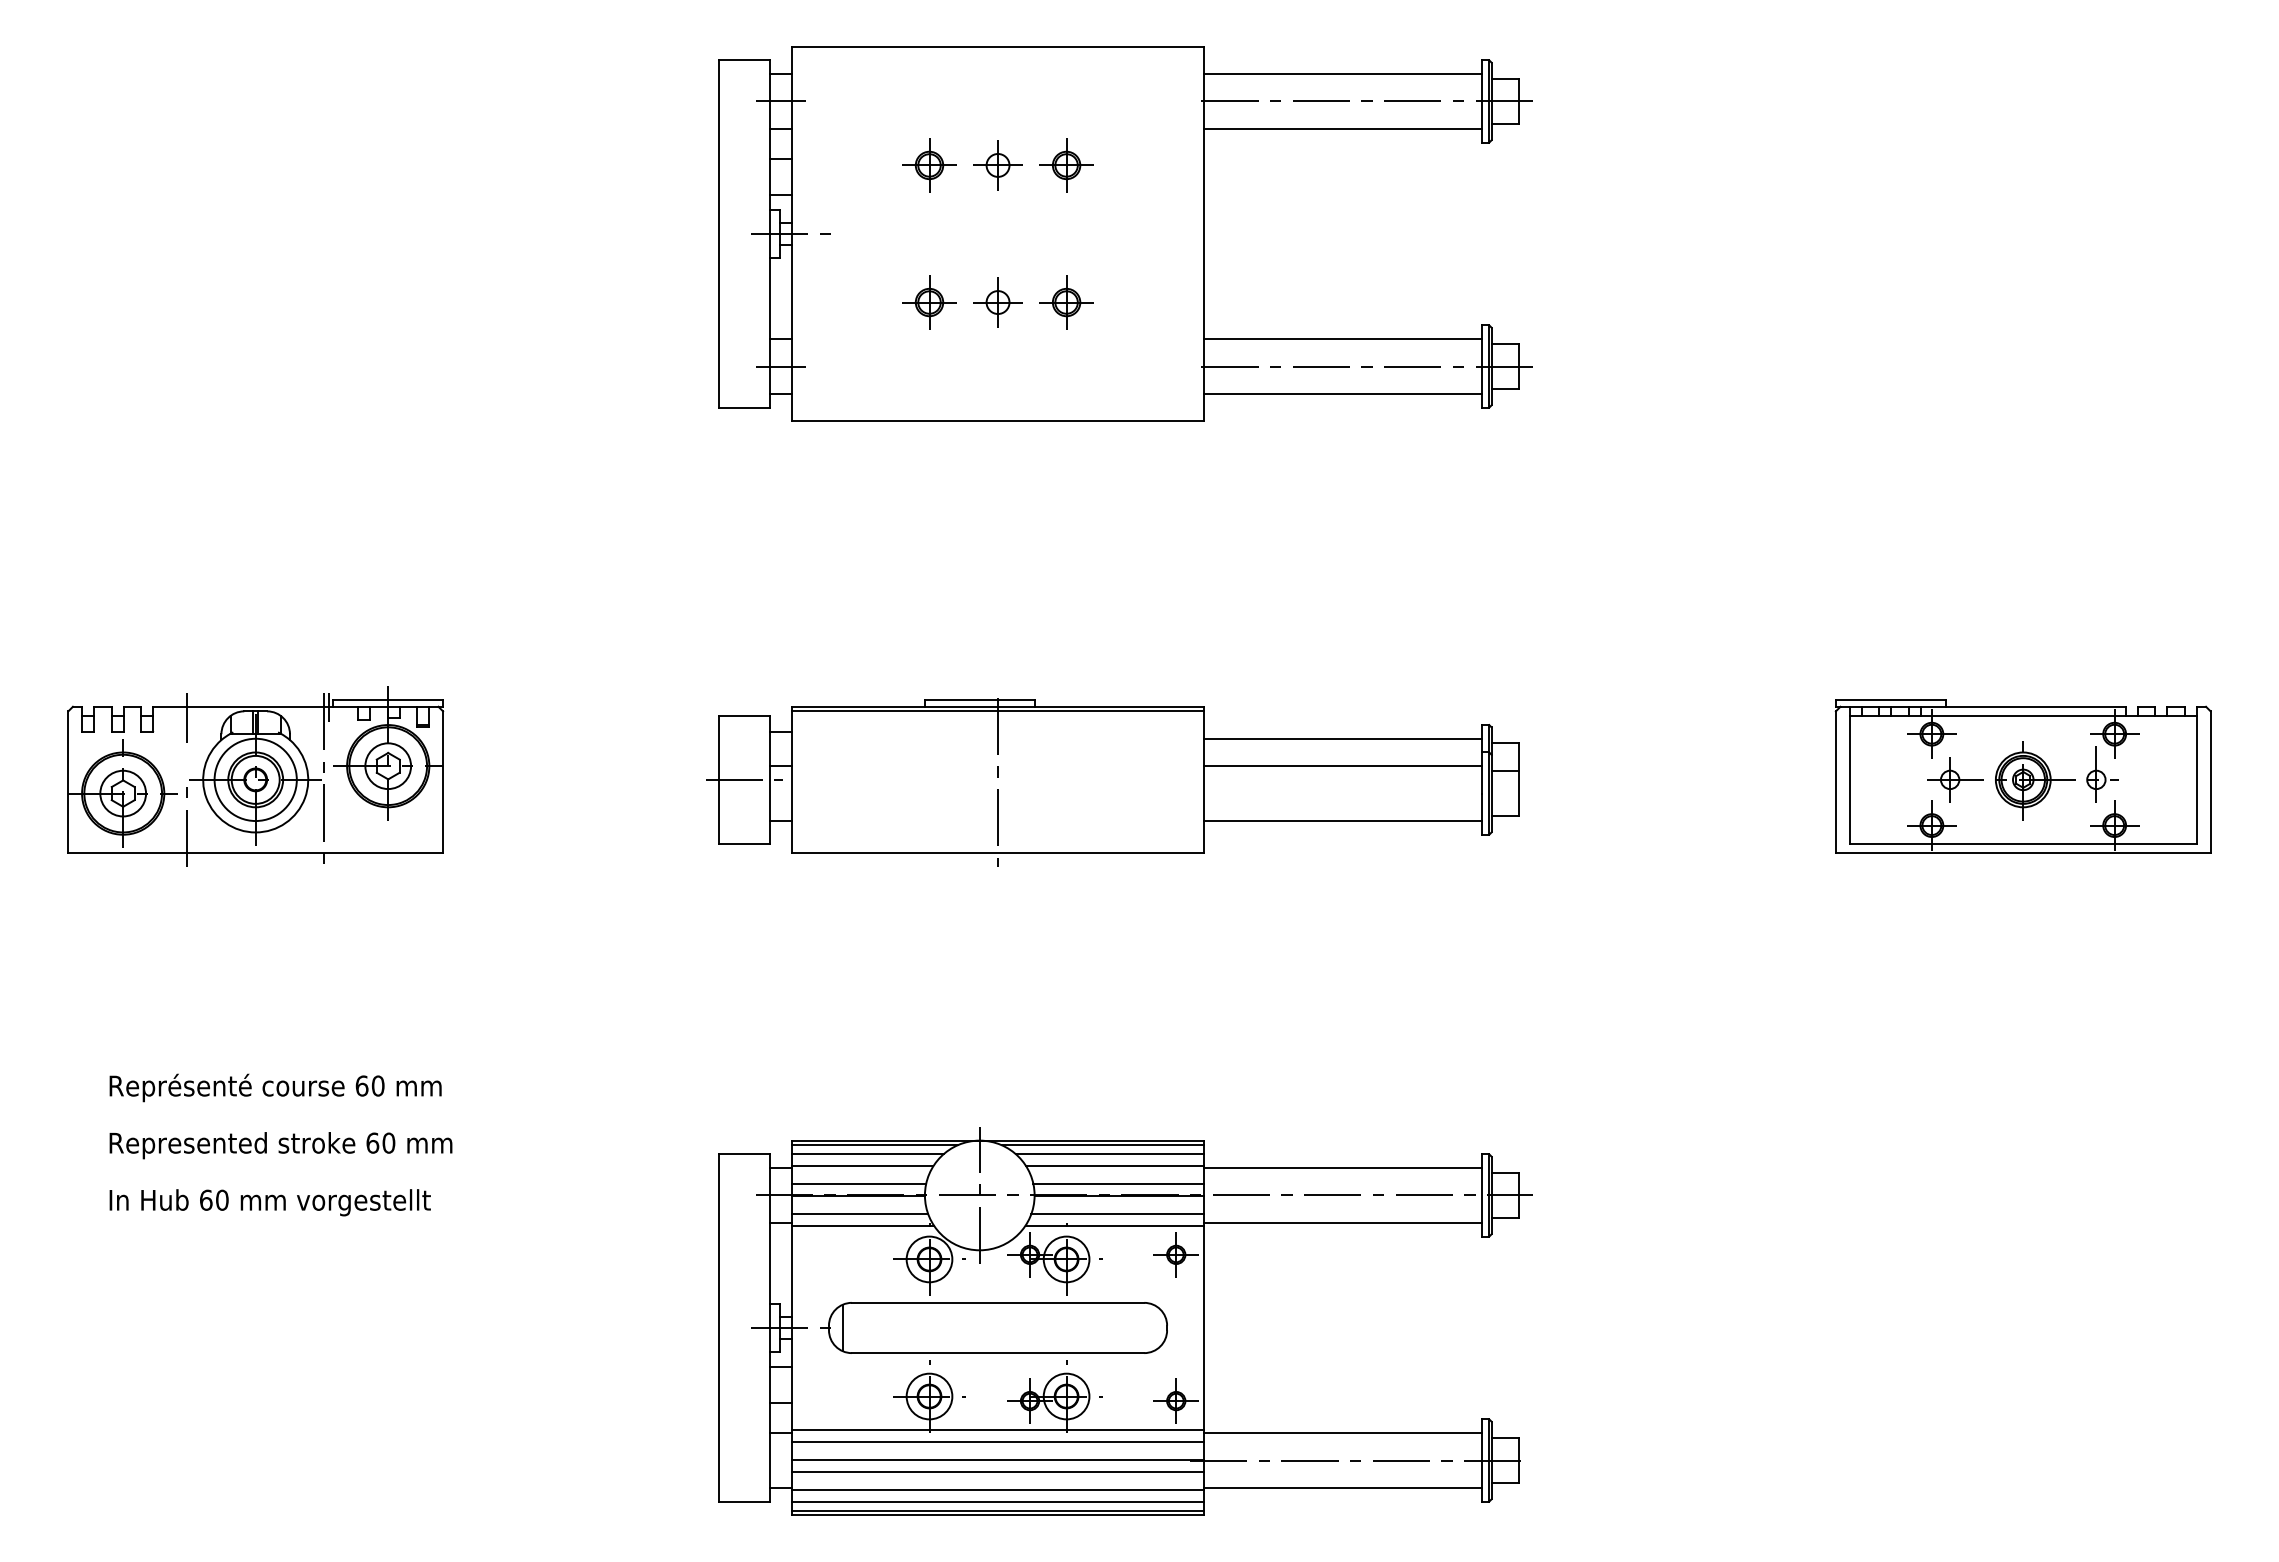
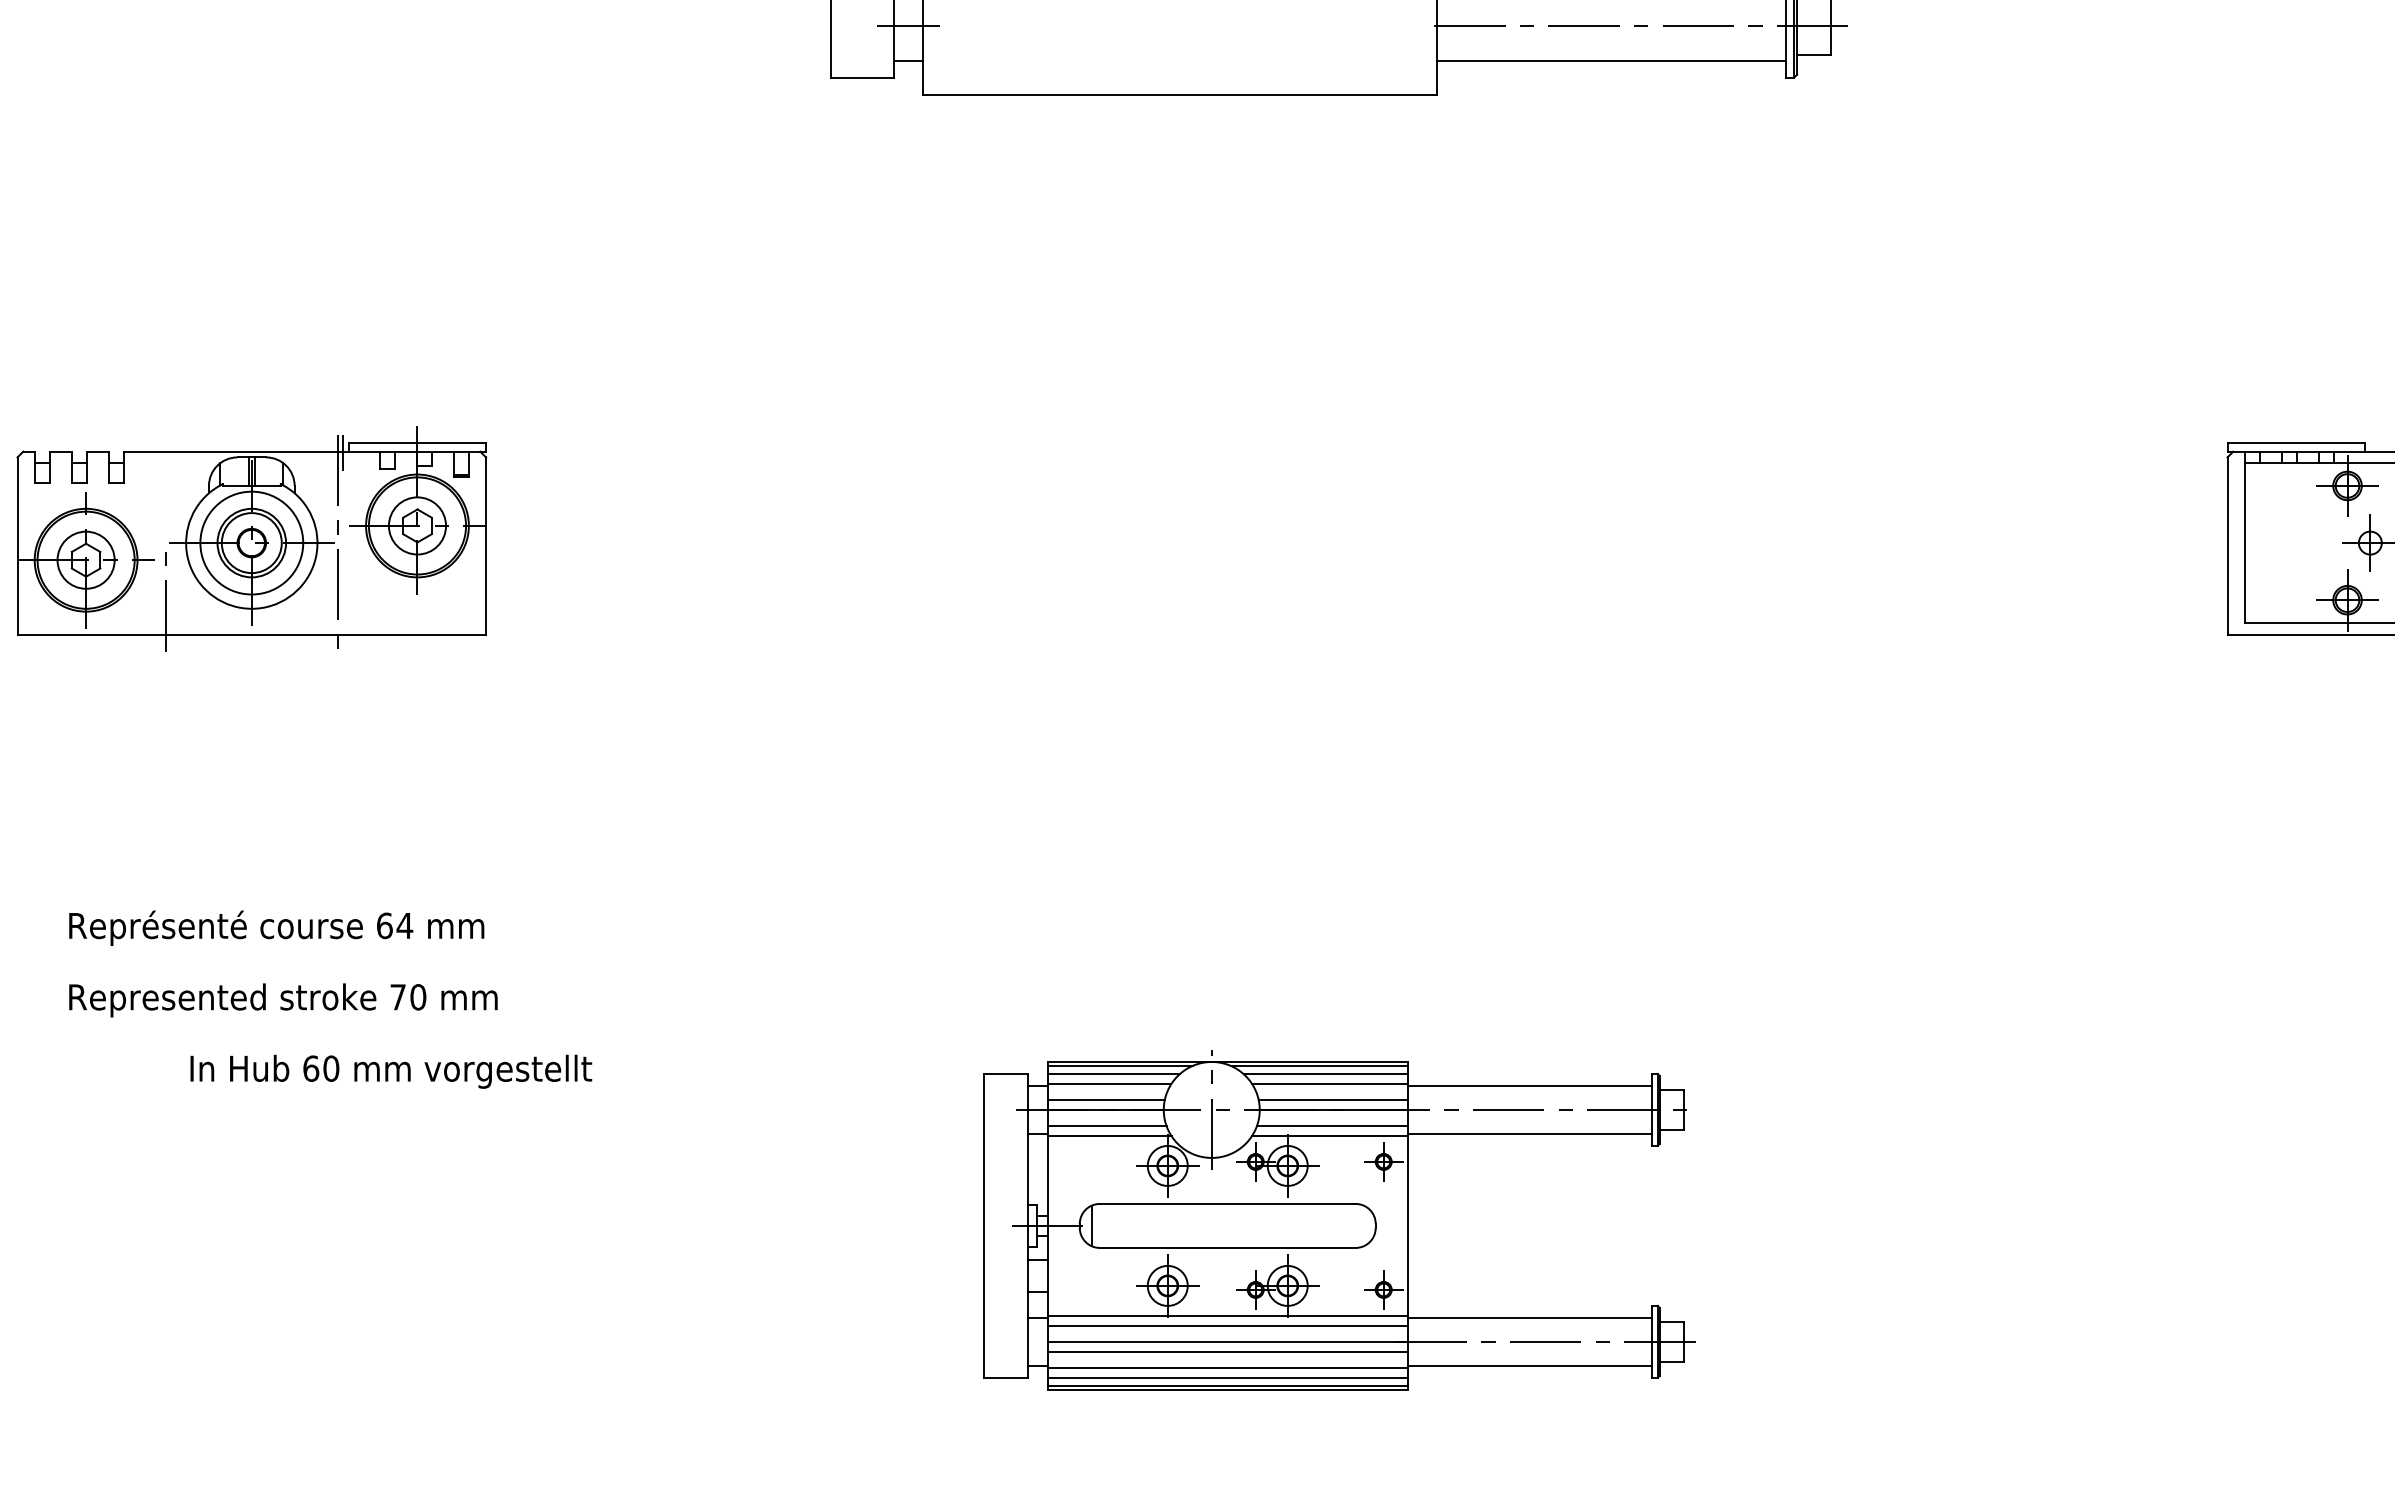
line: (187, 718) -> (166, 466), removed
part: (1112, 782) -> (1323, 546), removed
text: (377, 1085) -> (404, 925), 60 -> 64
text: (372, 1142) -> (397, 996), 60 -> 70
text: (269, 1202) -> (390, 1071), moved
part: (1125, 1321) -> (1339, 1220), size x0.7

